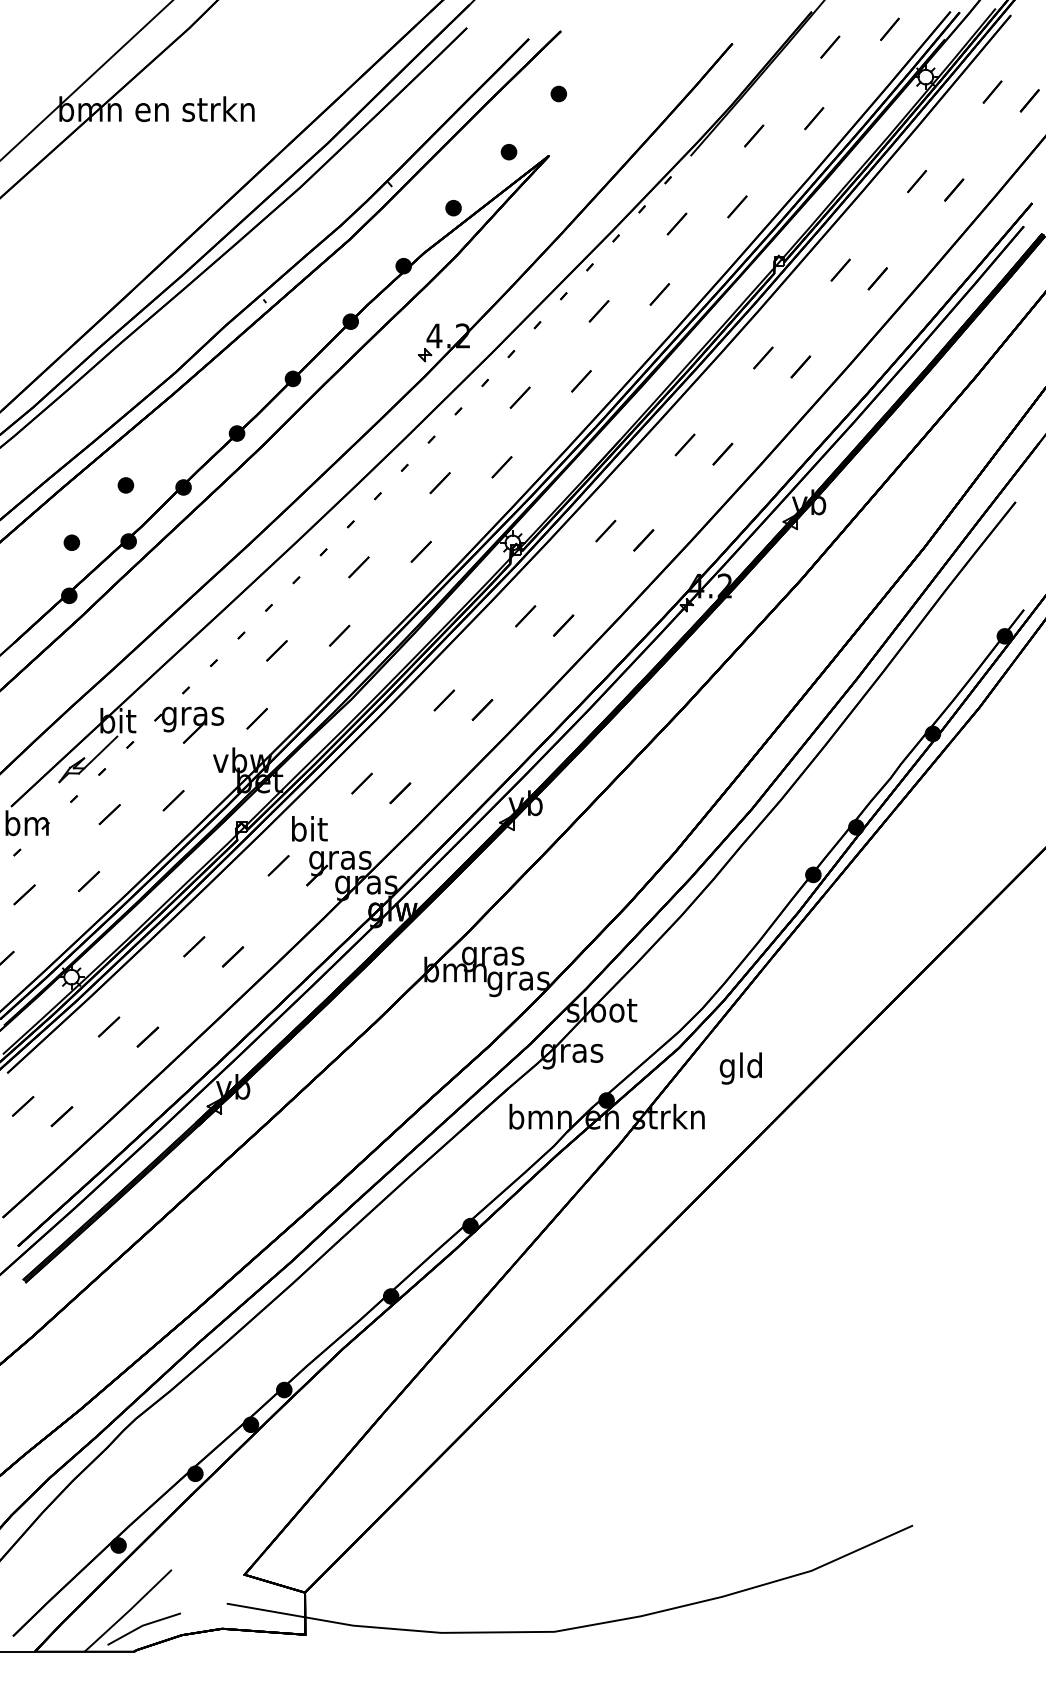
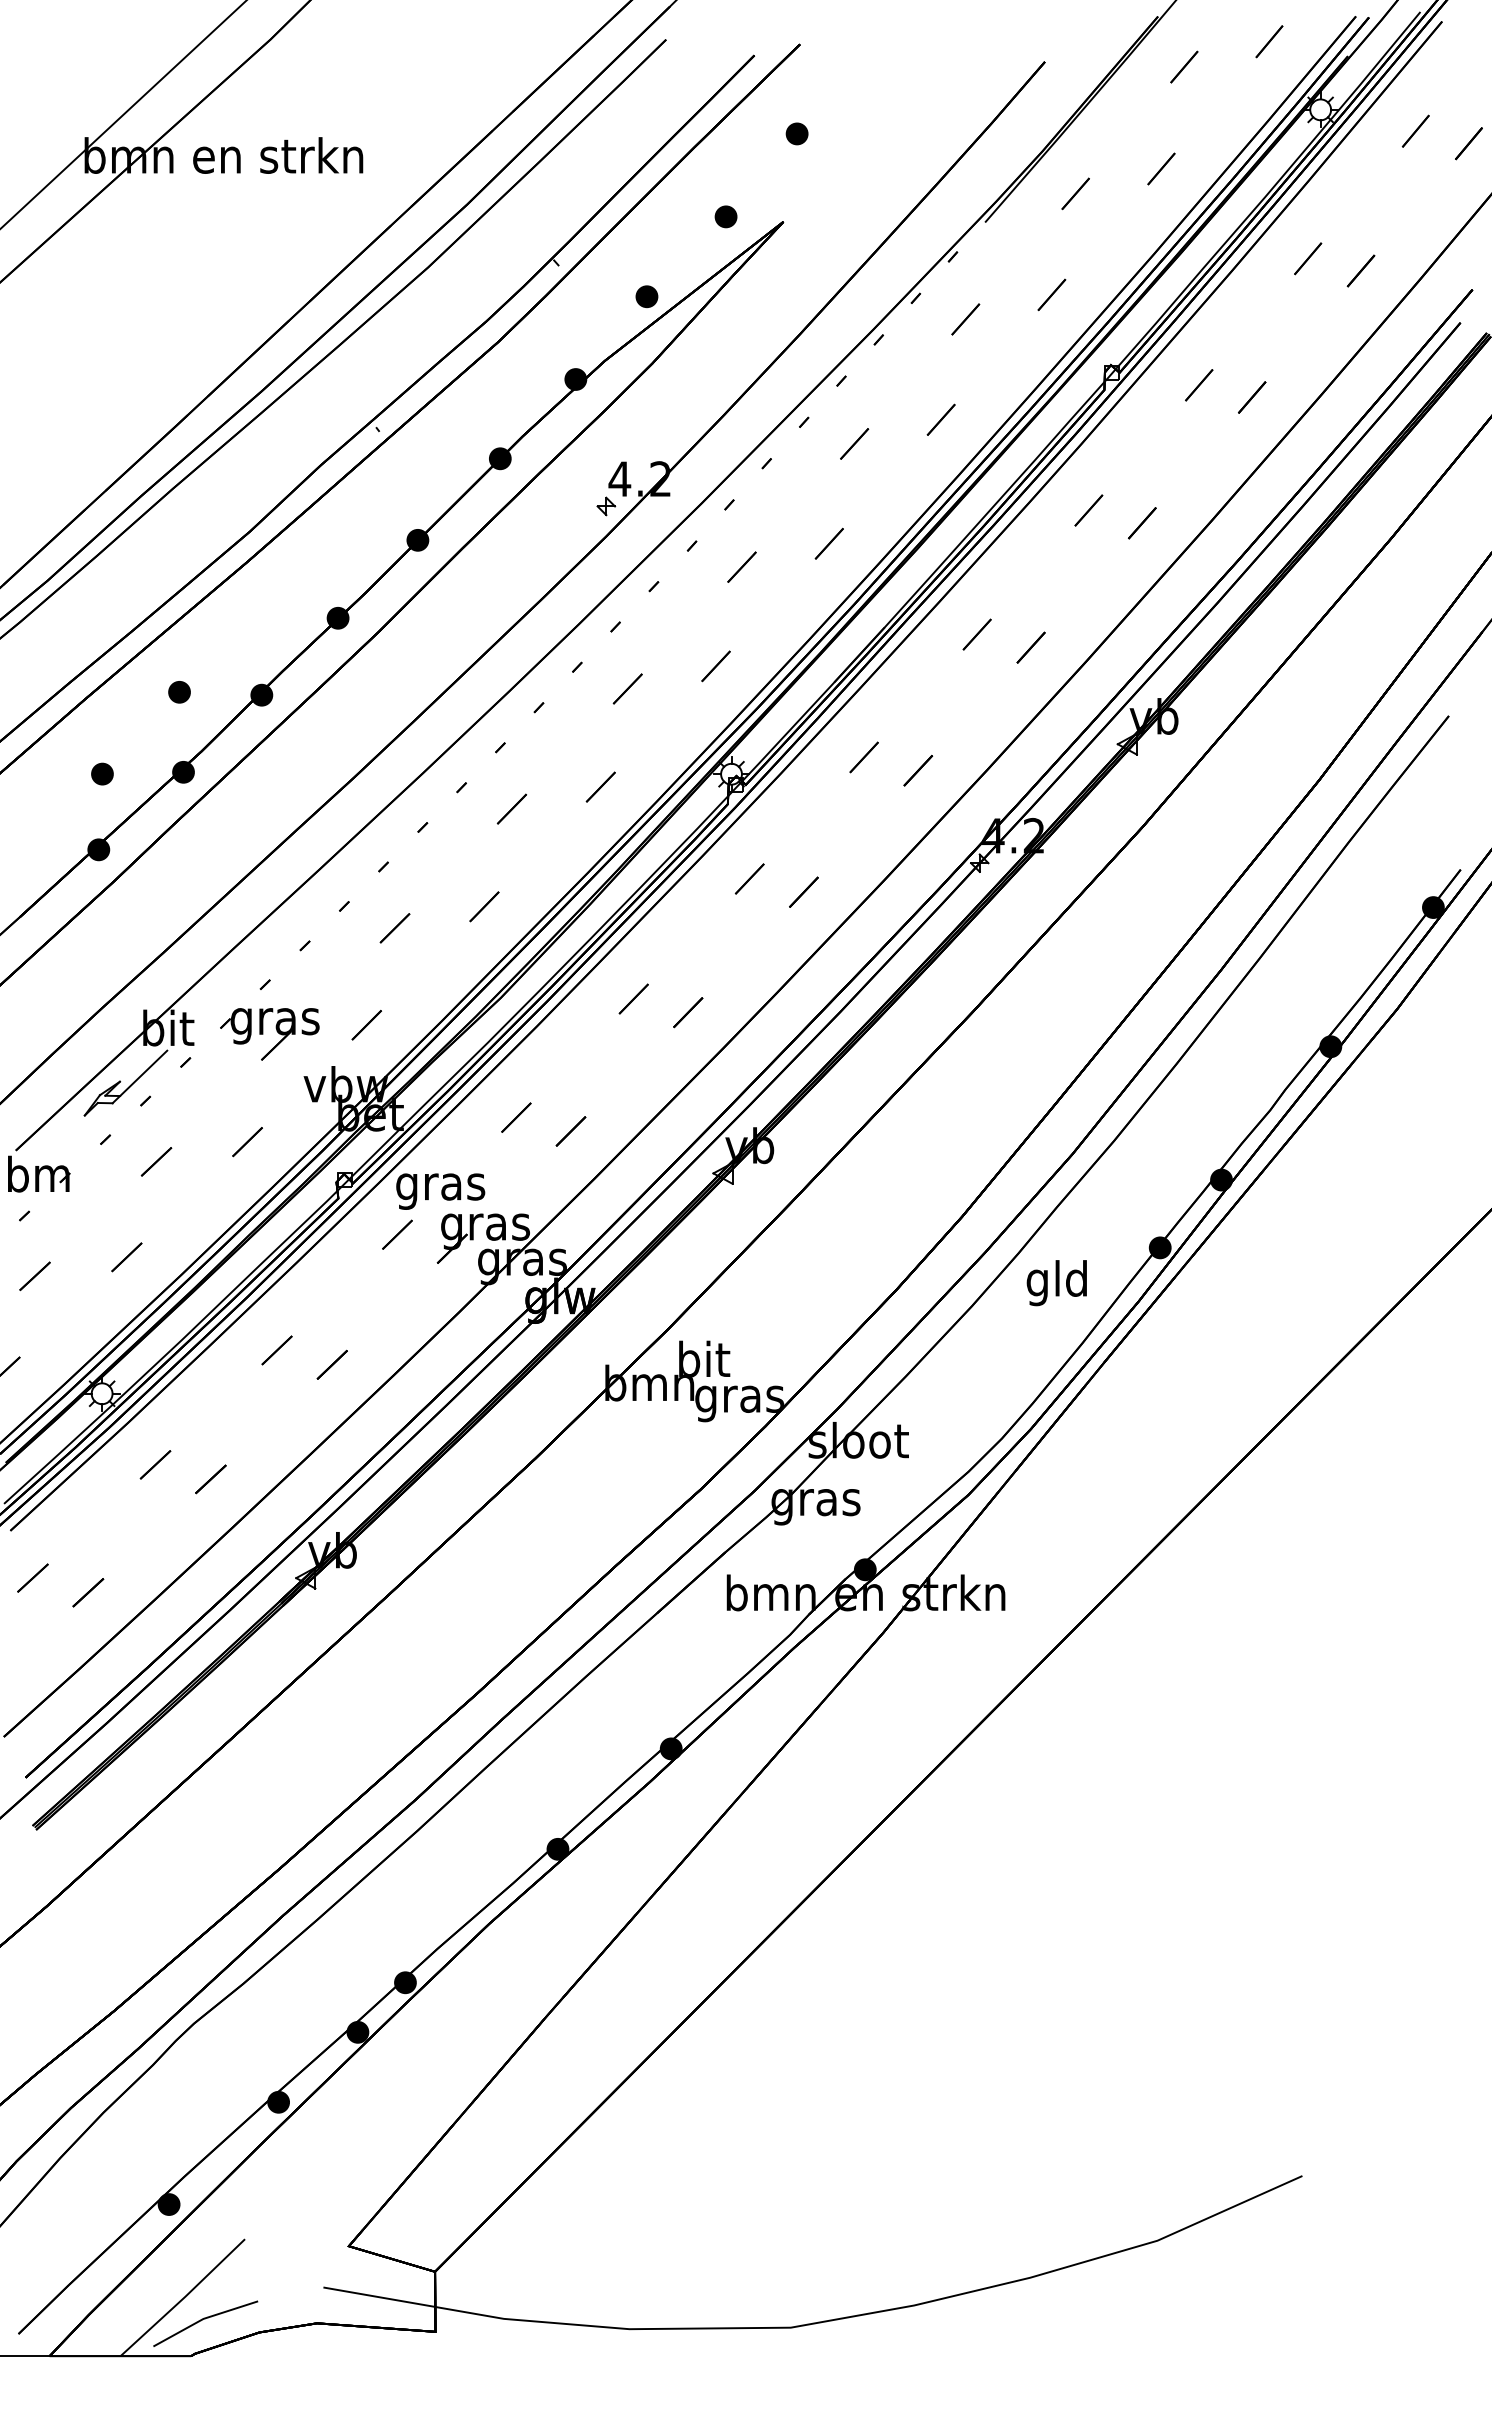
text: (308, 831) -> (440, 1186), bit -> gras
text: (493, 955) -> (703, 1363), gras -> bit
text: (740, 1068) -> (1056, 1283), moved

